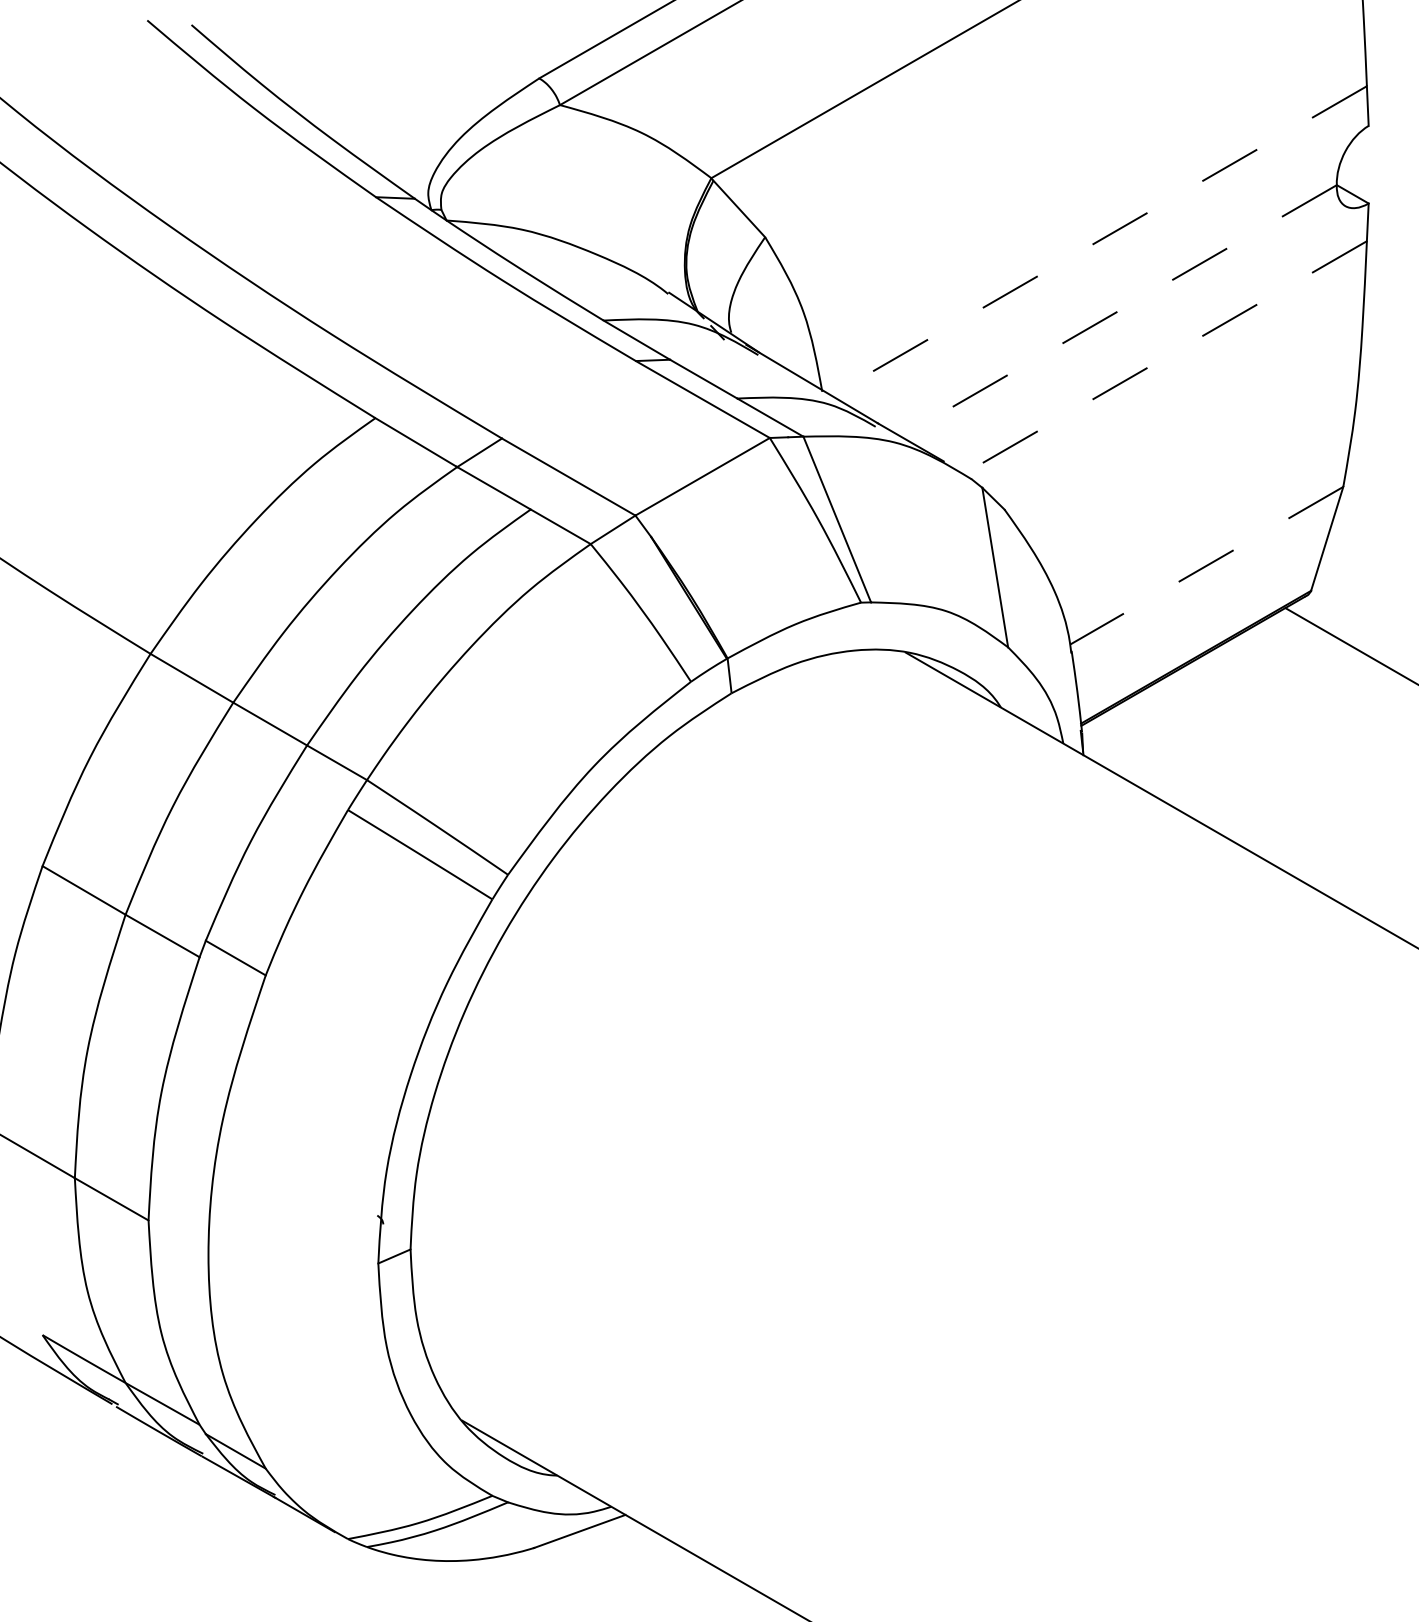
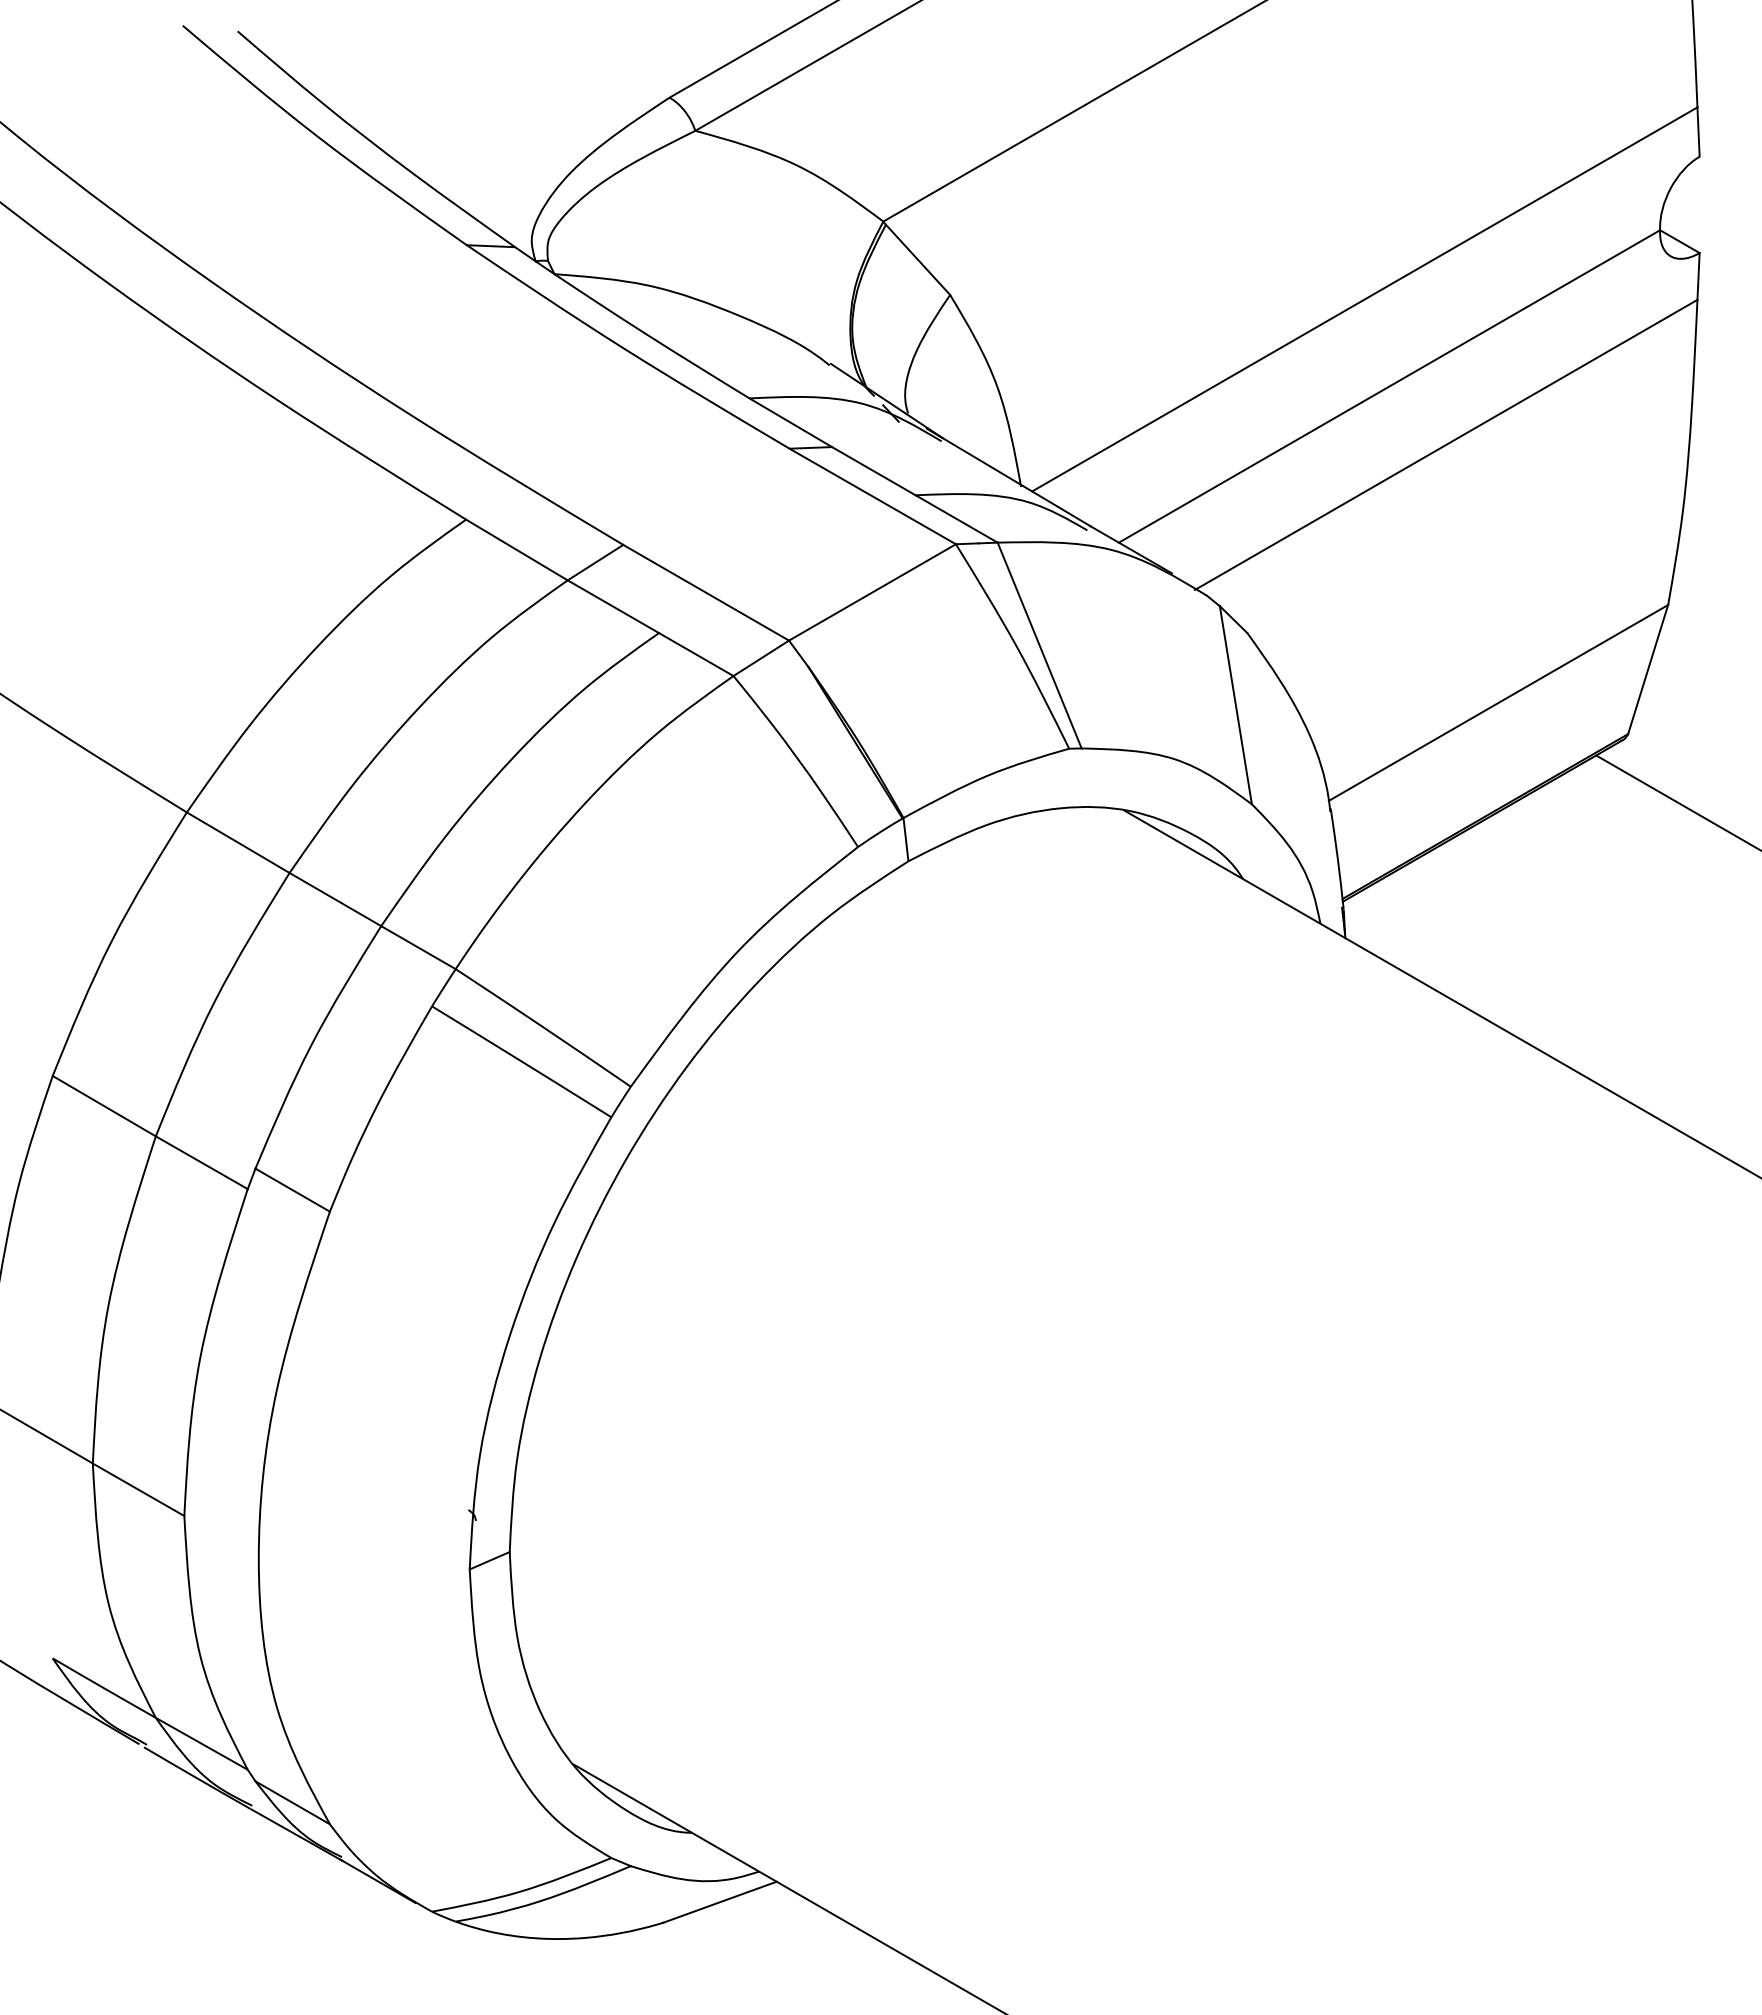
line: (1098, 240) -> (1364, 299), dashed -> solid
line: (1118, 310) -> (1389, 386), dashed -> solid
line: (1164, 358) -> (1445, 445), dashed -> solid
line: (1206, 565) -> (1498, 702), dashed -> solid

